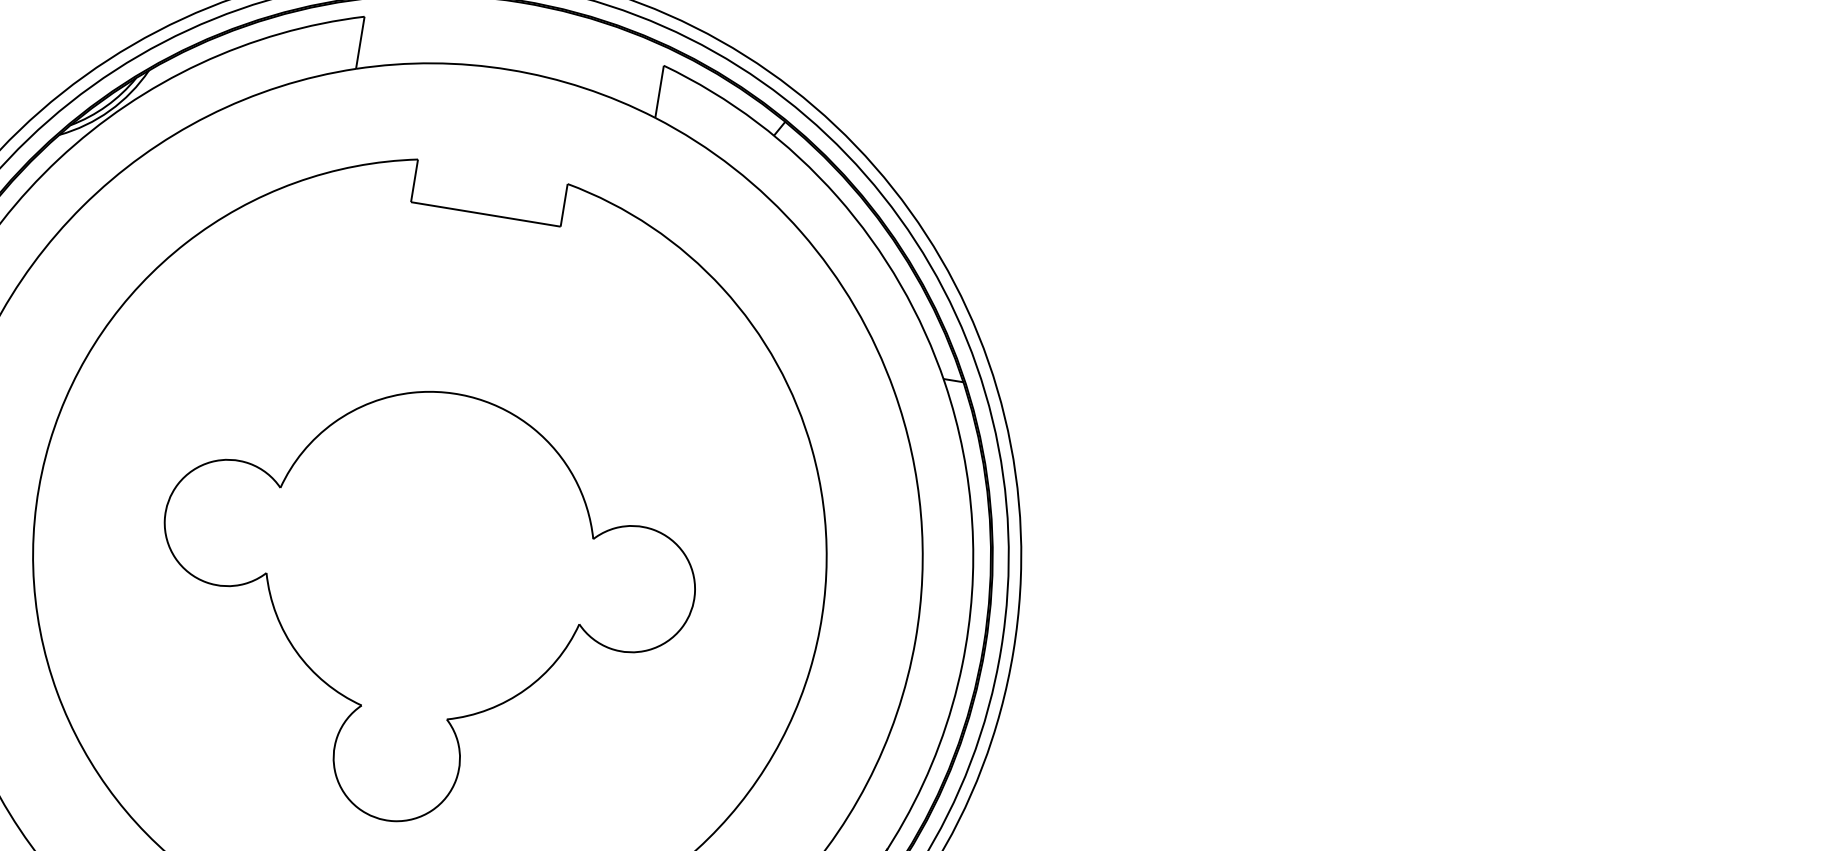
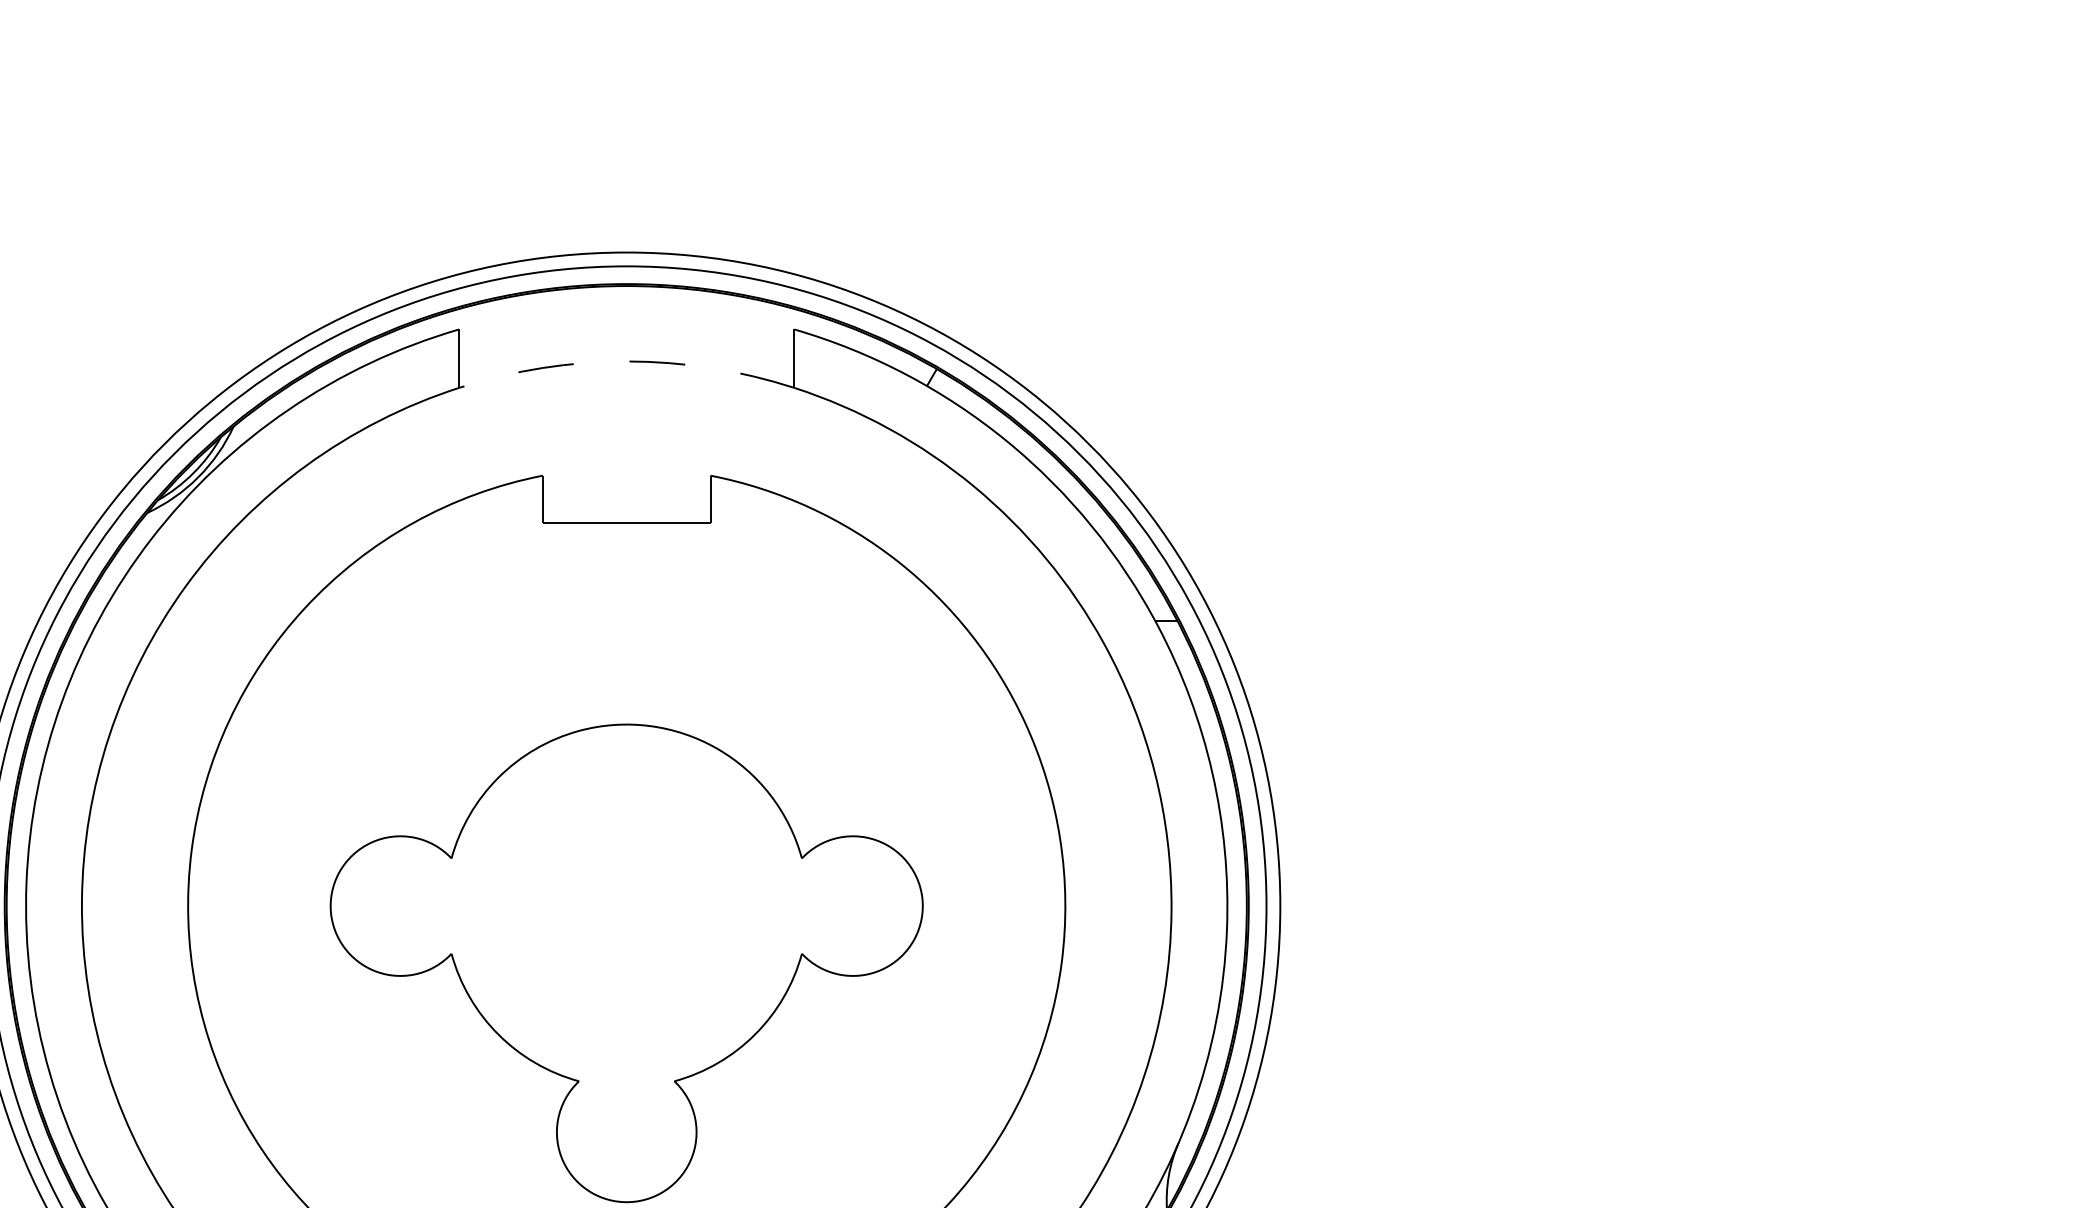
line: (509, 69) -> (626, 361), solid -> dashed

